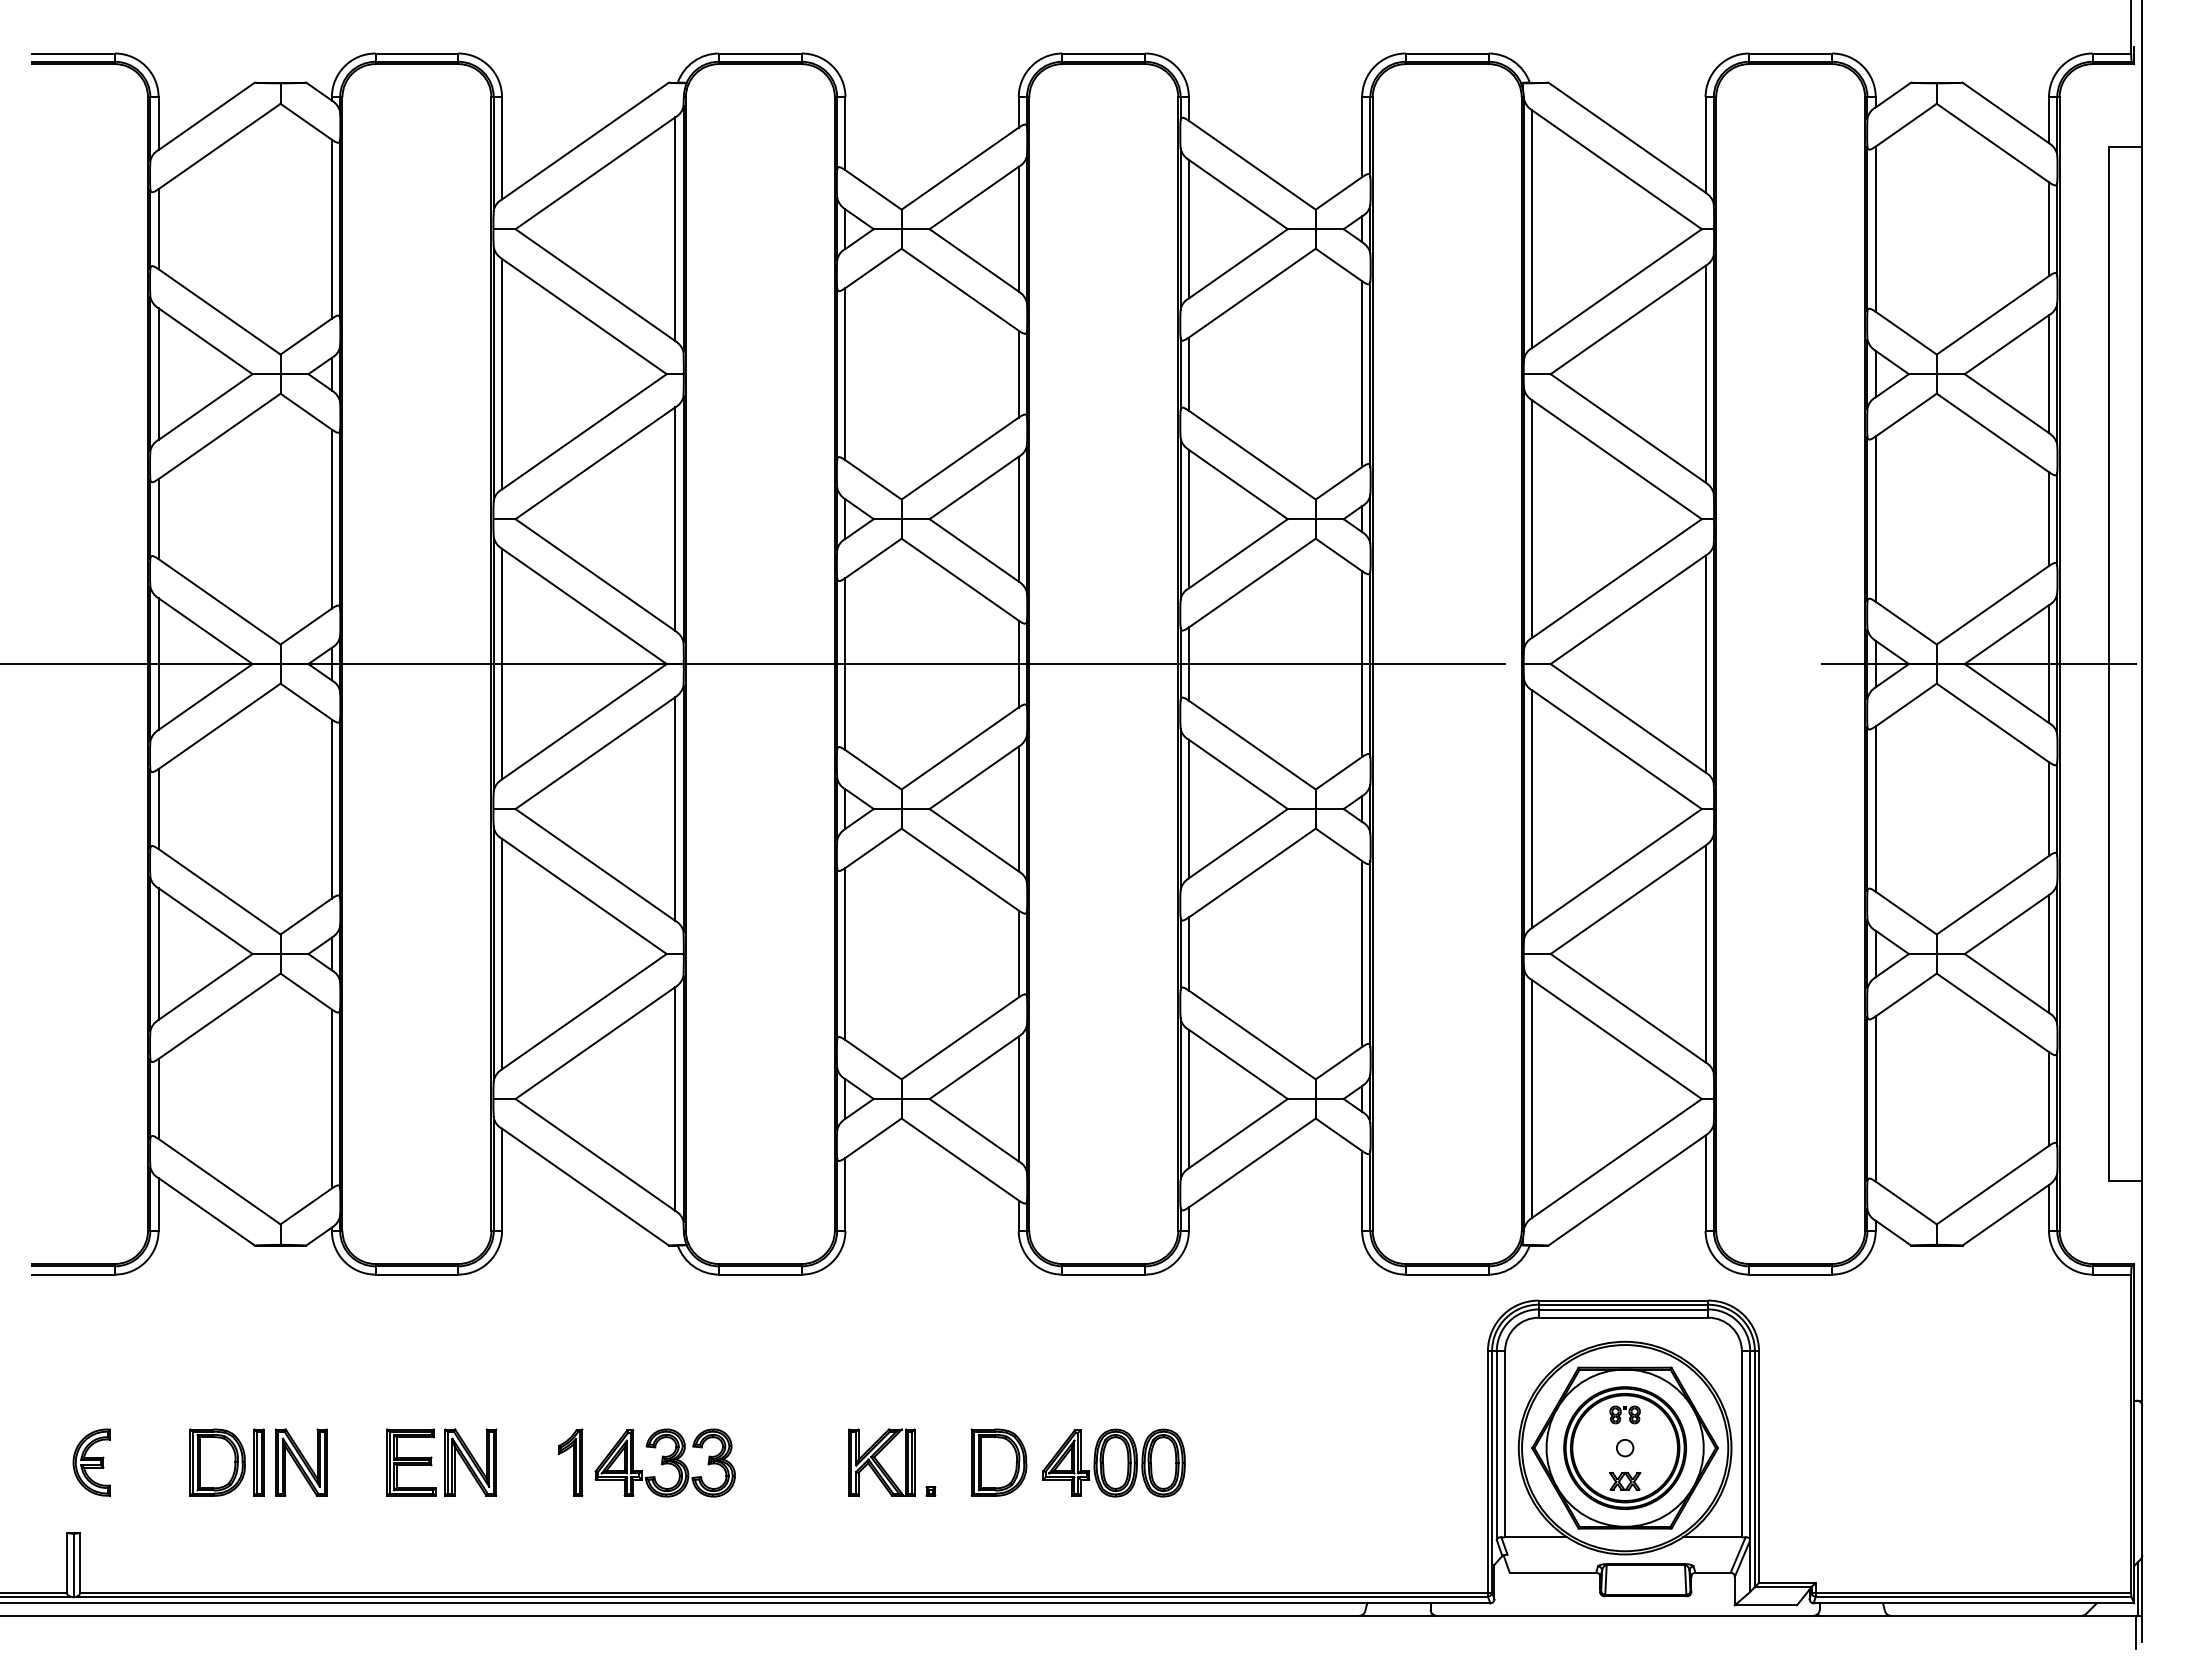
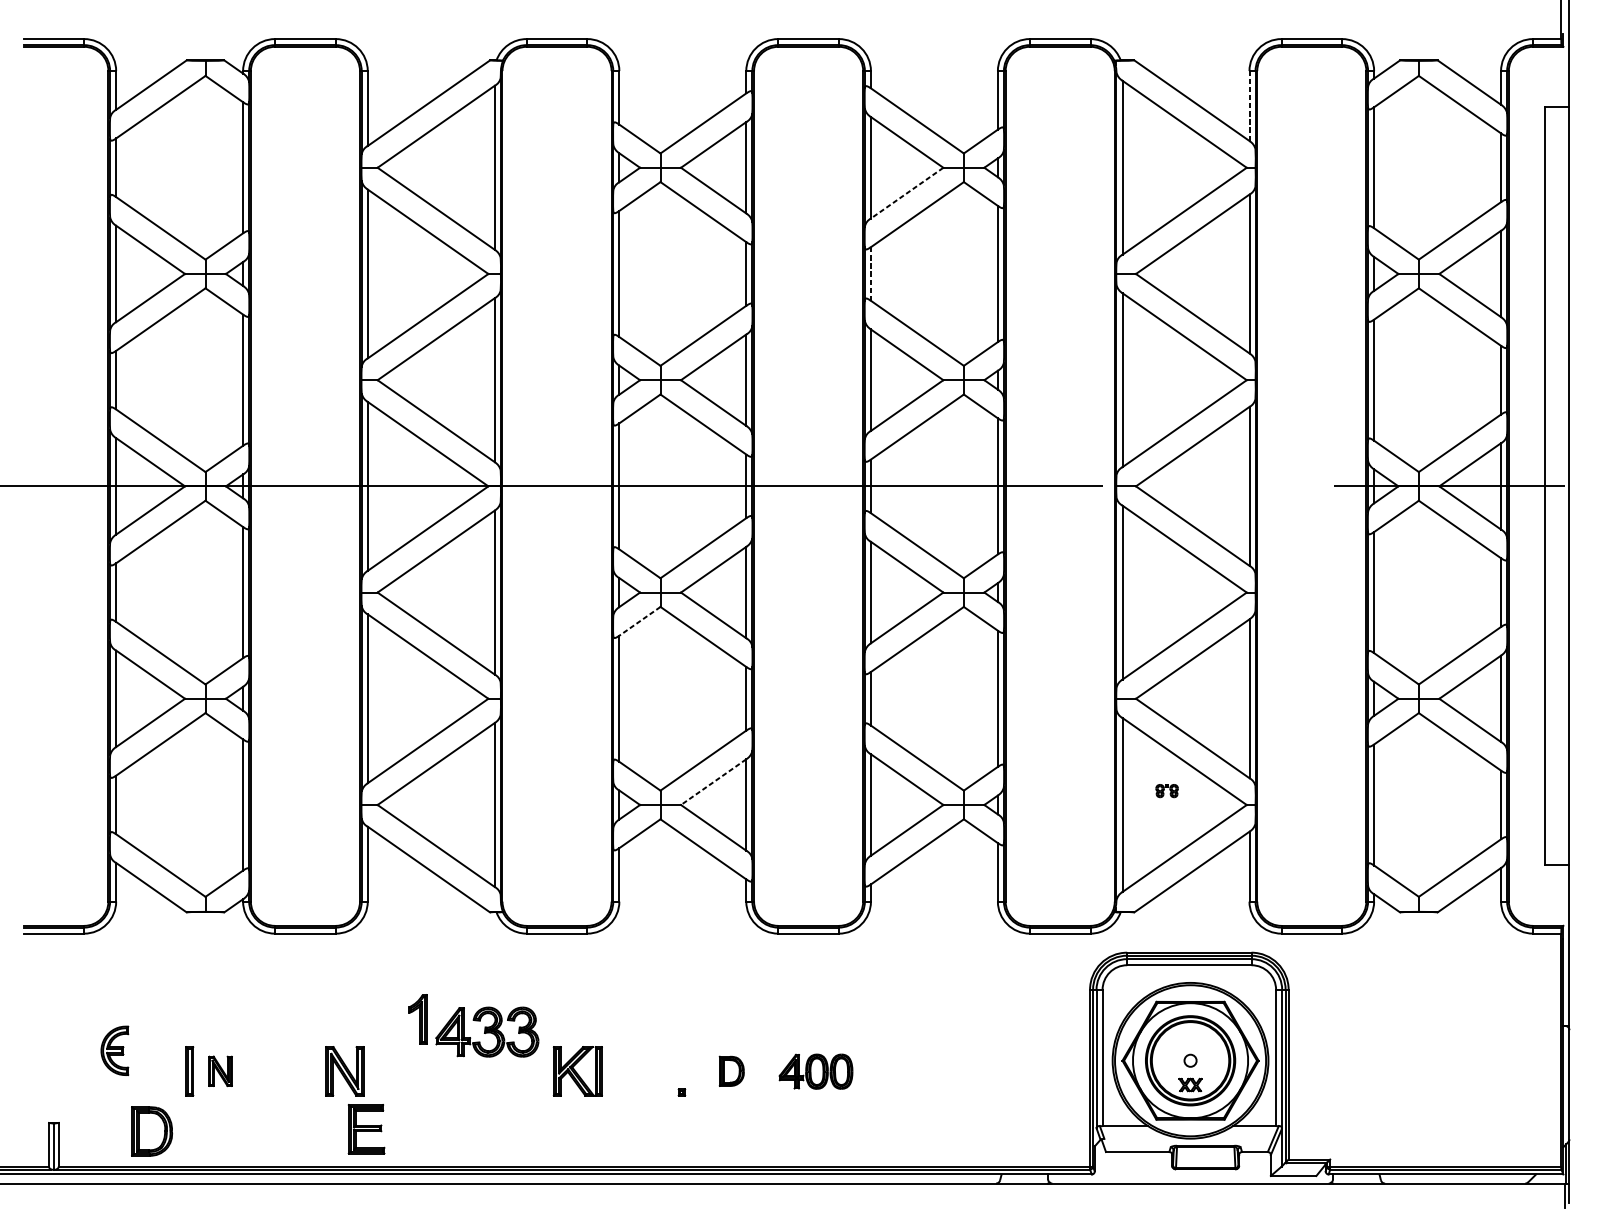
line: (1705, 144) -> (1249, 105), solid -> dashed
line: (1237, 264) -> (906, 193), solid -> dashed
line: (1188, 374) -> (870, 274), solid -> dashed
line: (873, 848) -> (639, 621), solid -> dashed
line: (973, 1068) -> (713, 782), solid -> dashed
part: (1624, 1414) -> (1166, 790), moved
part: (91, 1462) -> (114, 1050), moved
part: (217, 1462) -> (151, 1131), moved
part: (300, 1462) -> (220, 1071), size x0.6
part: (411, 1462) -> (366, 1129), moved
part: (570, 1462) -> (417, 1019), moved
part: (664, 1462) -> (486, 1031), moved
part: (881, 1462) -> (577, 1071), moved
part: (998, 1462) -> (731, 1071), size x0.6
part: (1113, 1462) -> (815, 1071), size x0.7

